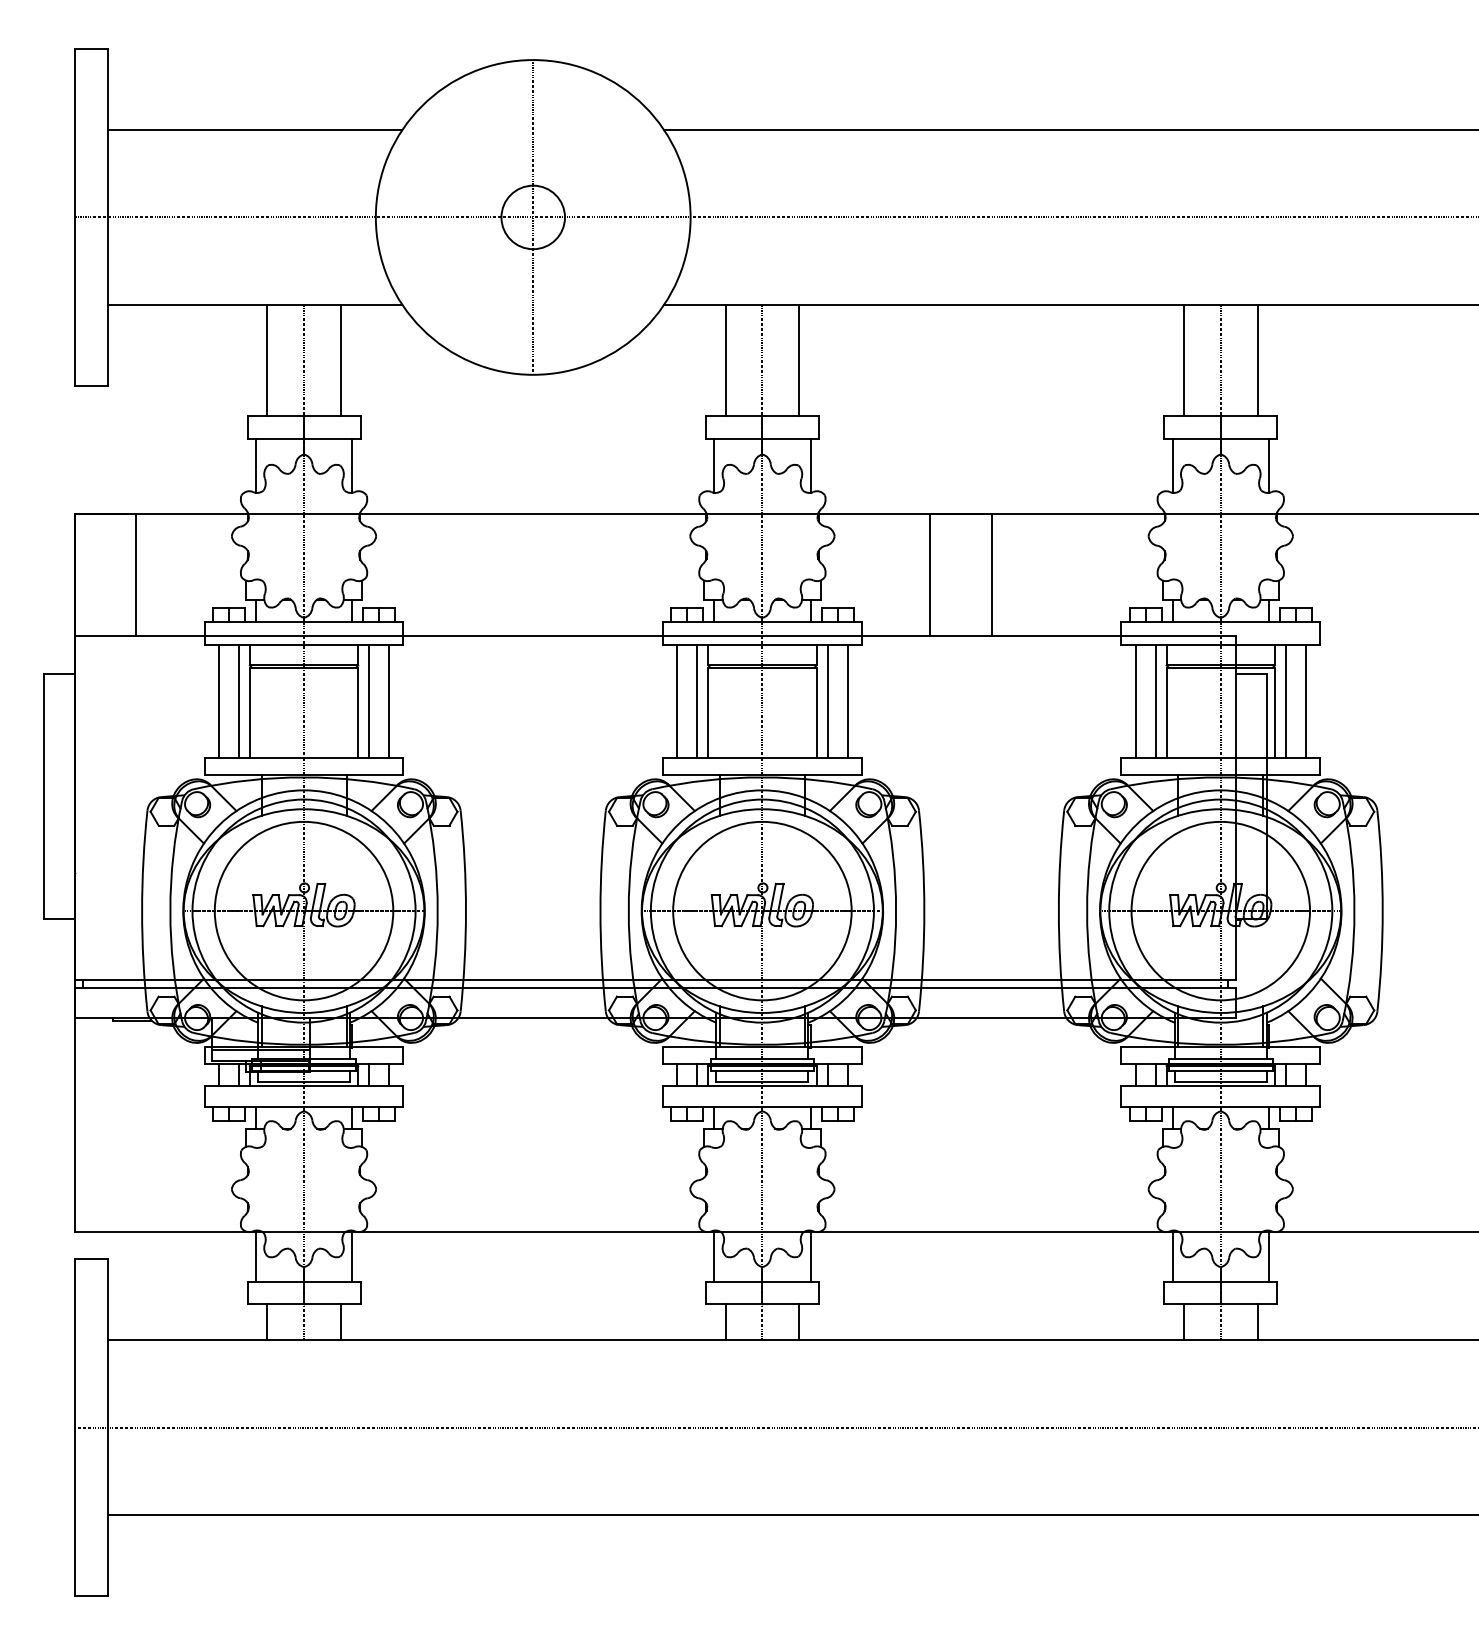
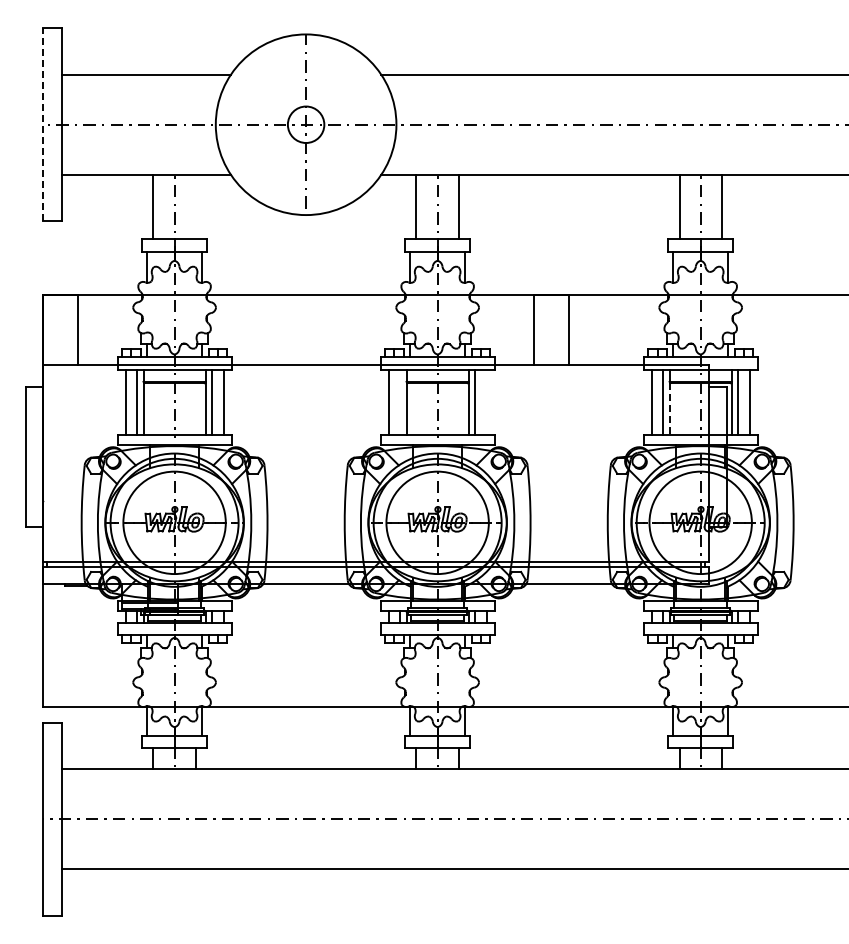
line: (75, 216) -> (43, 124), solid -> dashed
line: (340, 359) -> (195, 206), removed
line: (697, 701) -> (400, 402), removed
line: (847, 701) -> (486, 402), removed
line: (1166, 713) -> (669, 409), solid -> dashed

